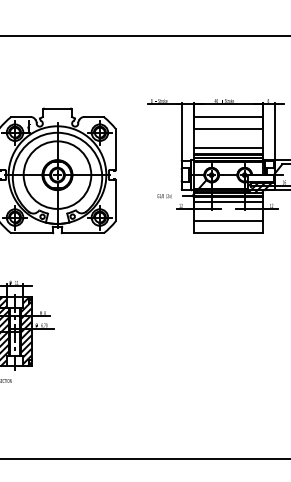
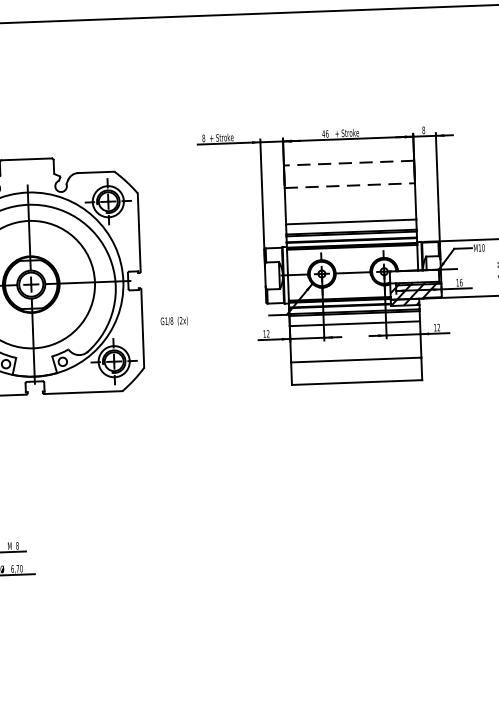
line: (228, 116) -> (349, 162), solid -> dashed
line: (228, 128) -> (350, 184), solid -> dashed
text: (164, 196) -> (174, 321), moved

